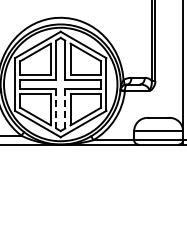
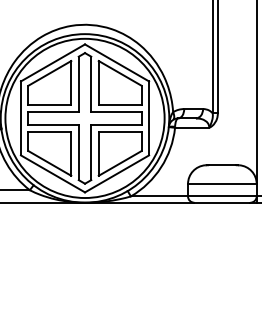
line: (56, 108) -> (79, 152), dashed -> solid
line: (65, 108) -> (91, 152), dashed -> solid

